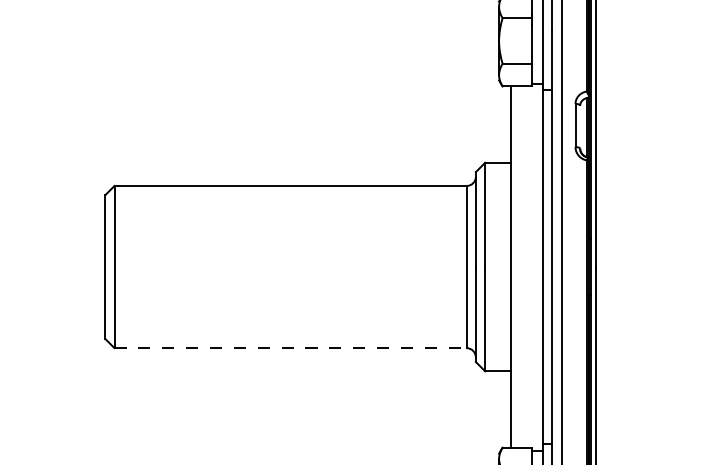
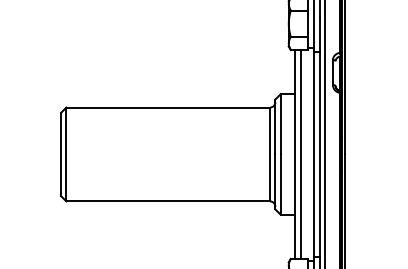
line: (519, 267) -> (300, 154), added
line: (291, 348) -> (168, 201), dashed -> solid

